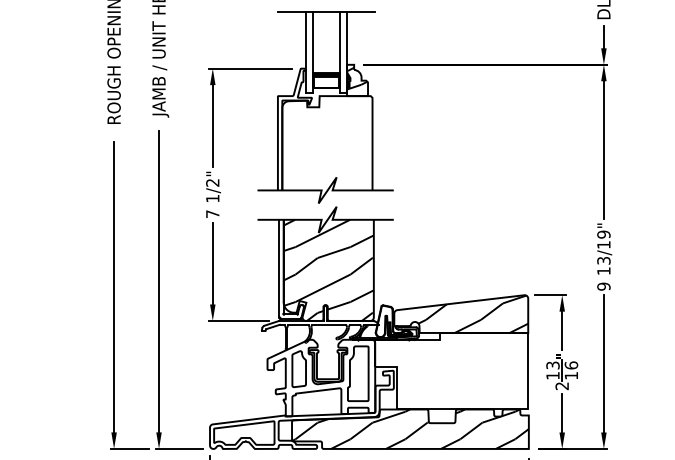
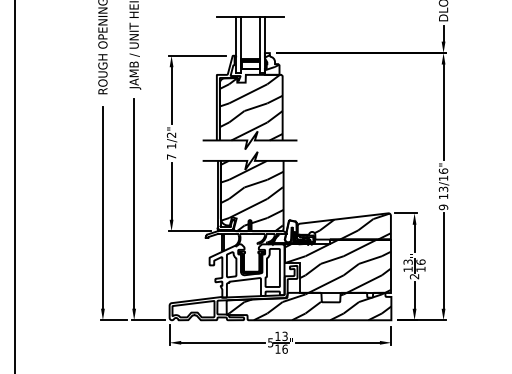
hatch: (326, 148) -> (250, 111), added
text: (603, 233) -> (443, 170), 13/19" -> 13/16"
hatch: (451, 370) -> (337, 265), added

